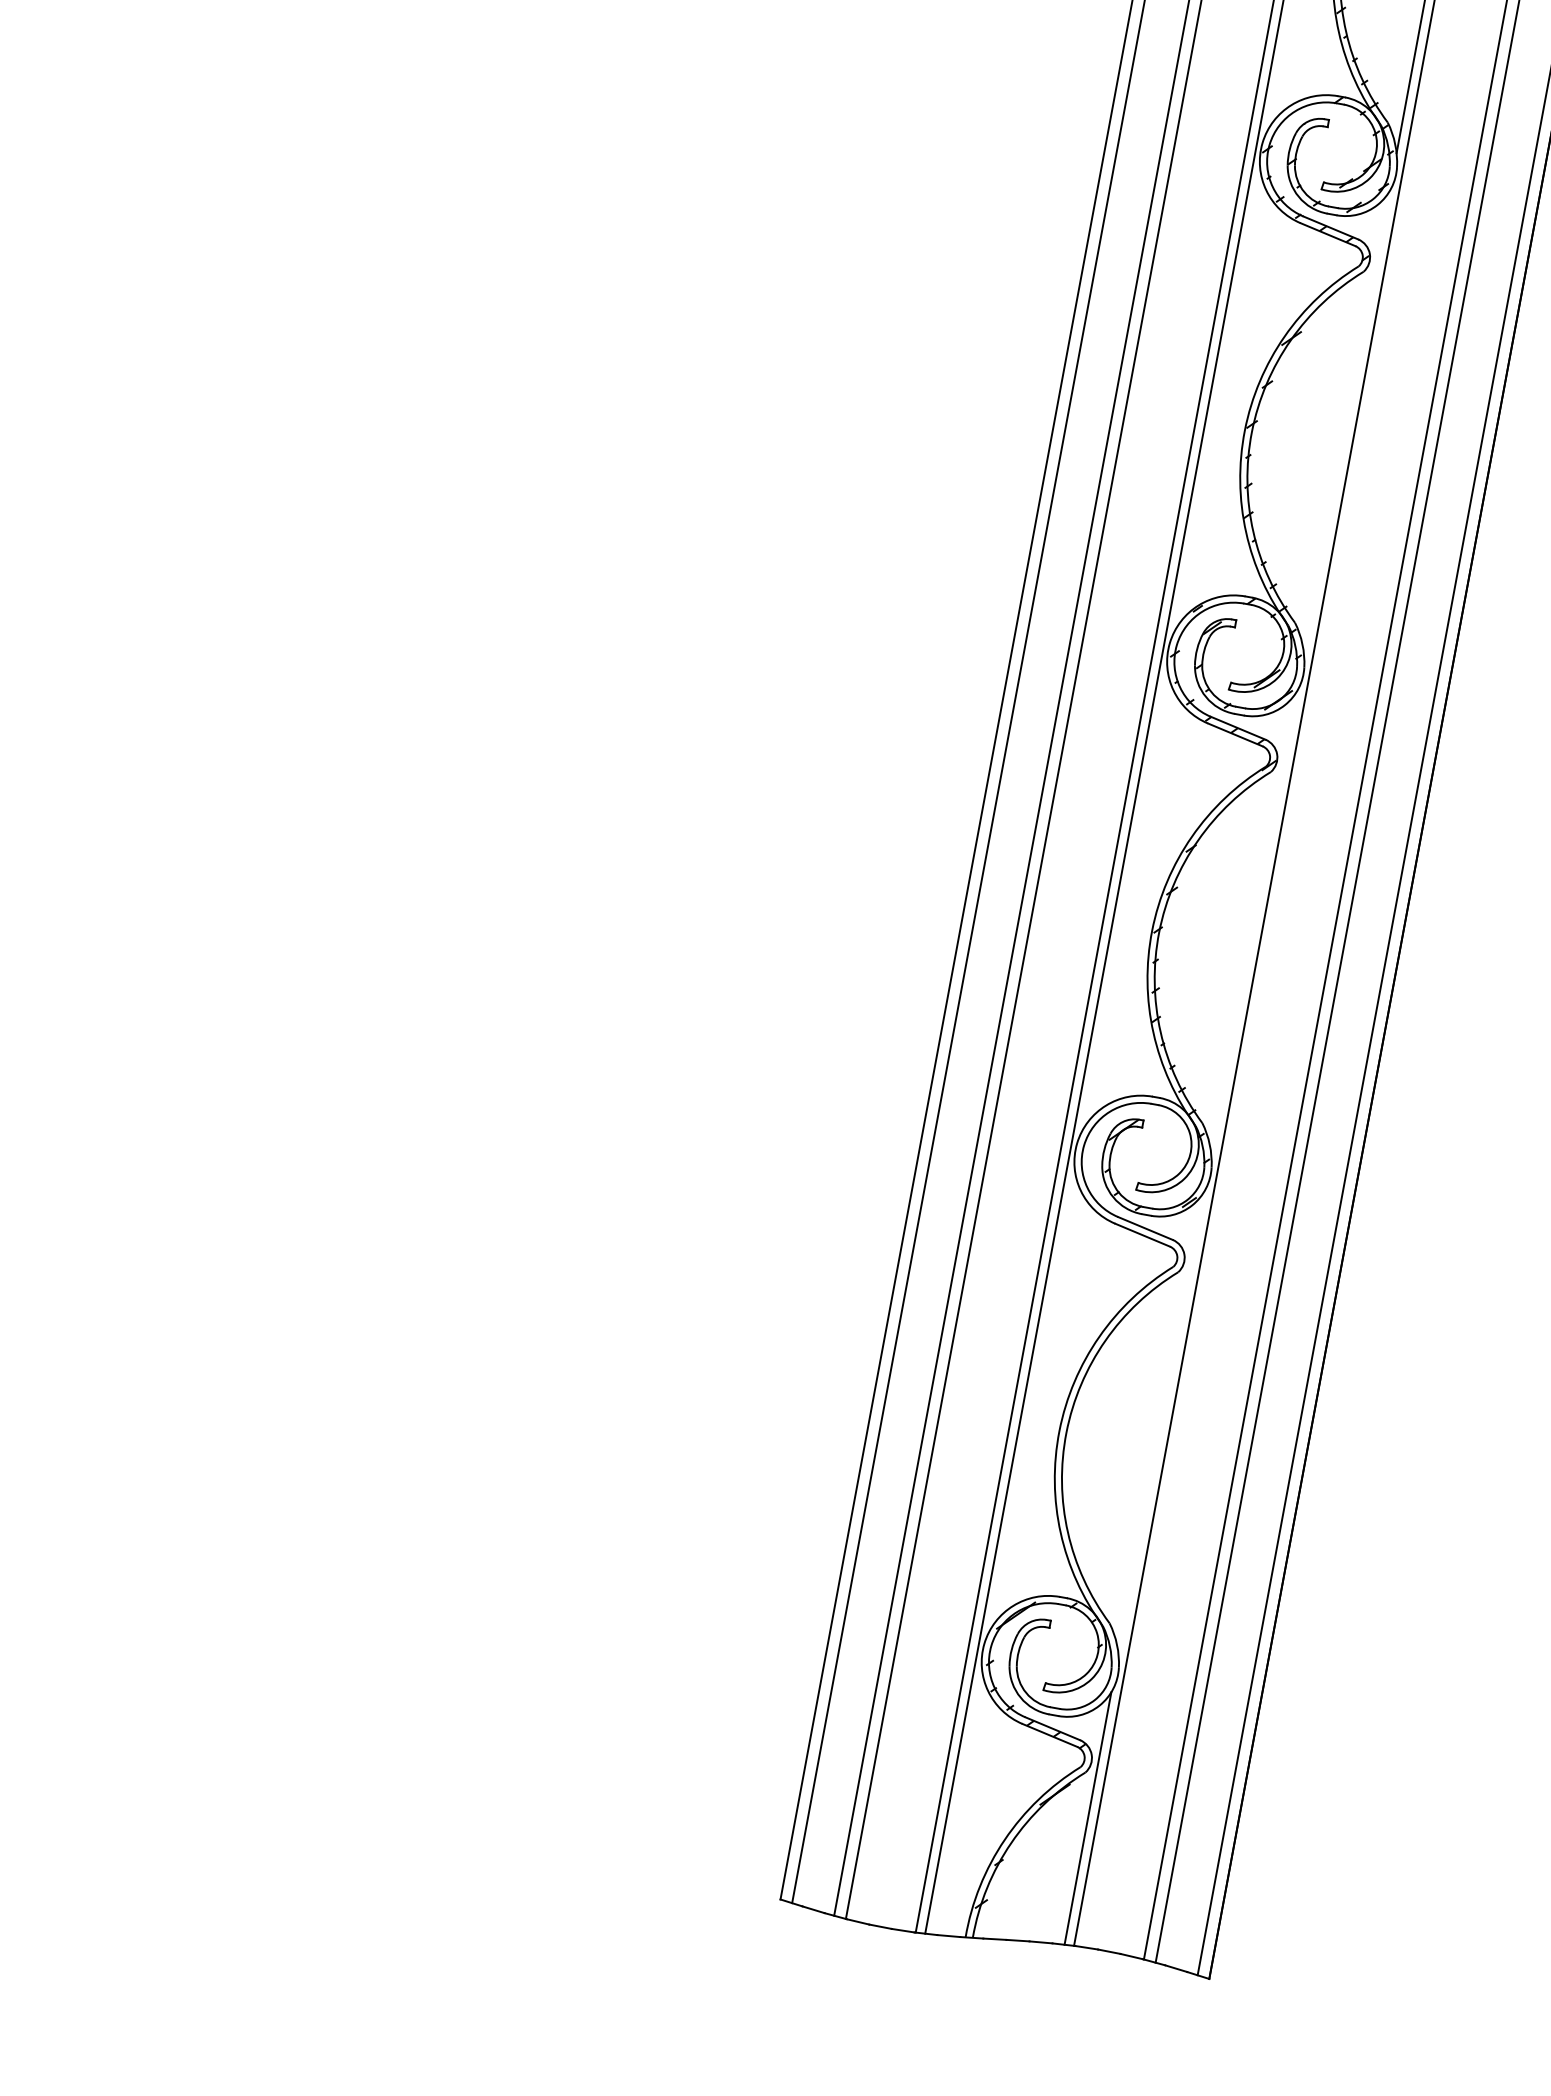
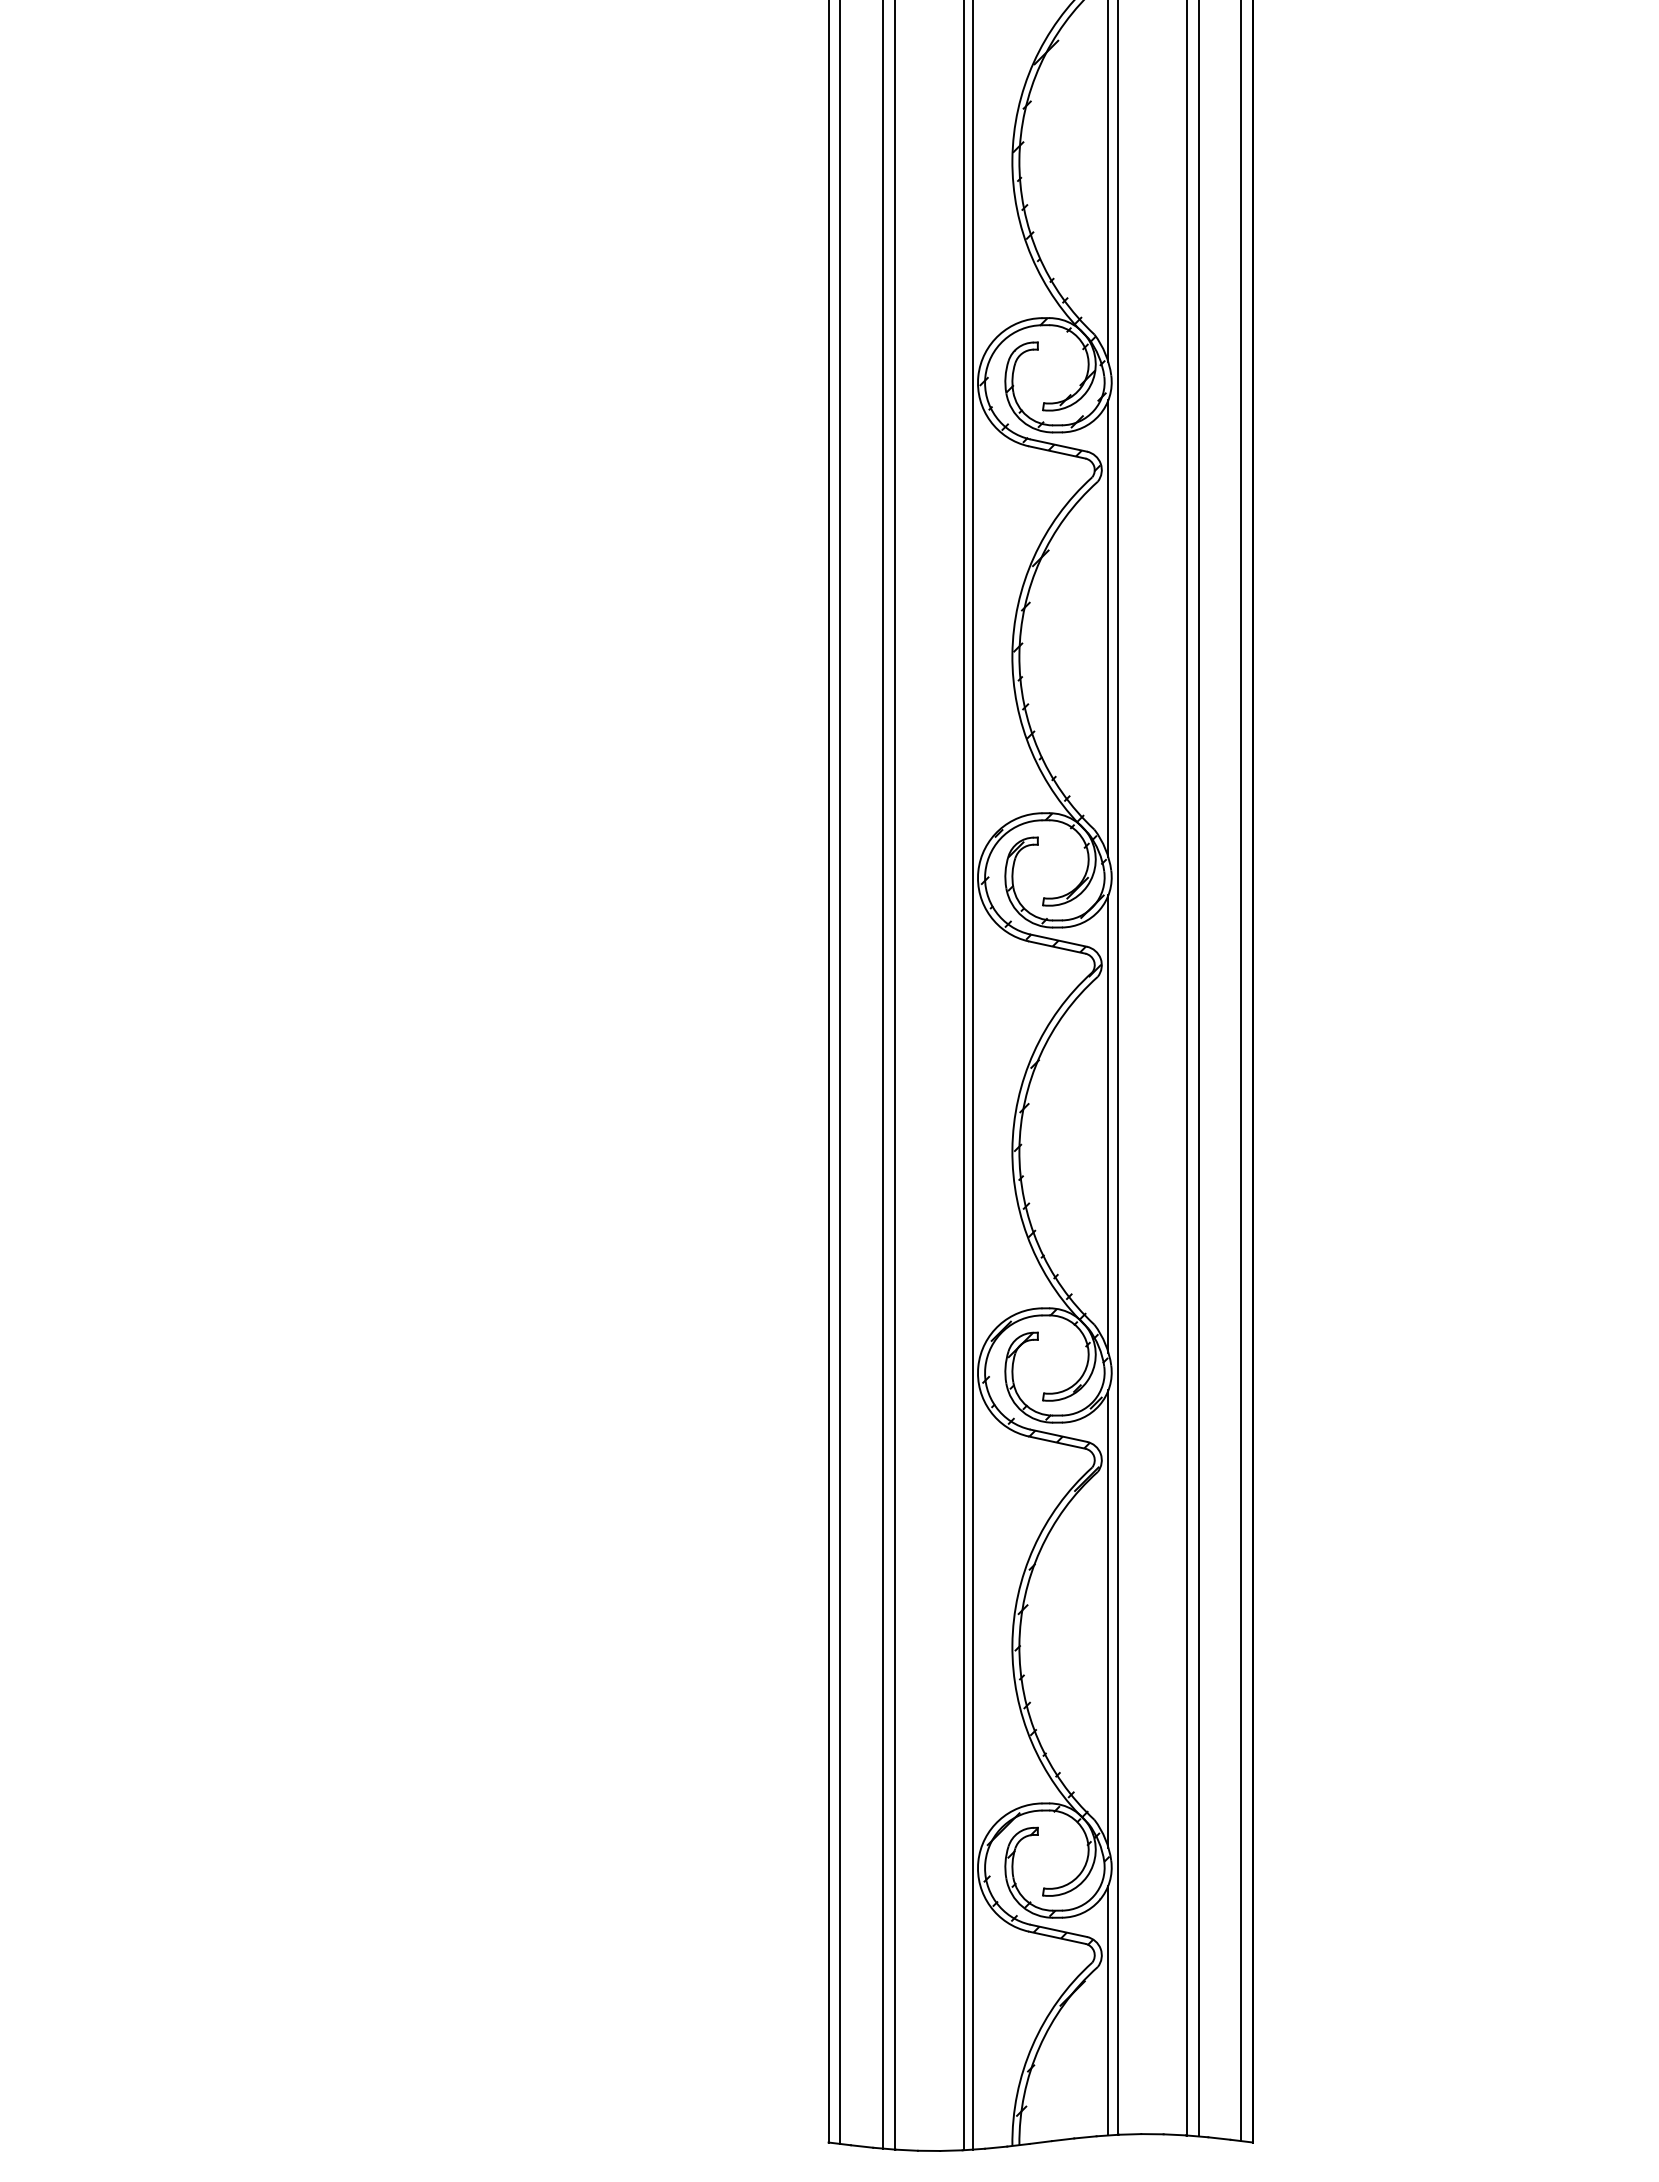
line: (1346, 422) -> (1108, 628), added
line: (1254, 922) -> (1108, 1123), added
hatch: (1098, 1404) -> (1045, 1612), added
line: (1161, 1422) -> (1108, 1618), added

